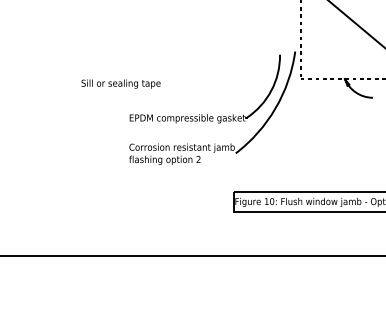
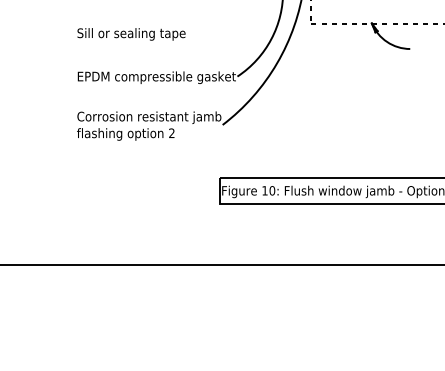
text: (120, 83) -> (130, 33), moved

